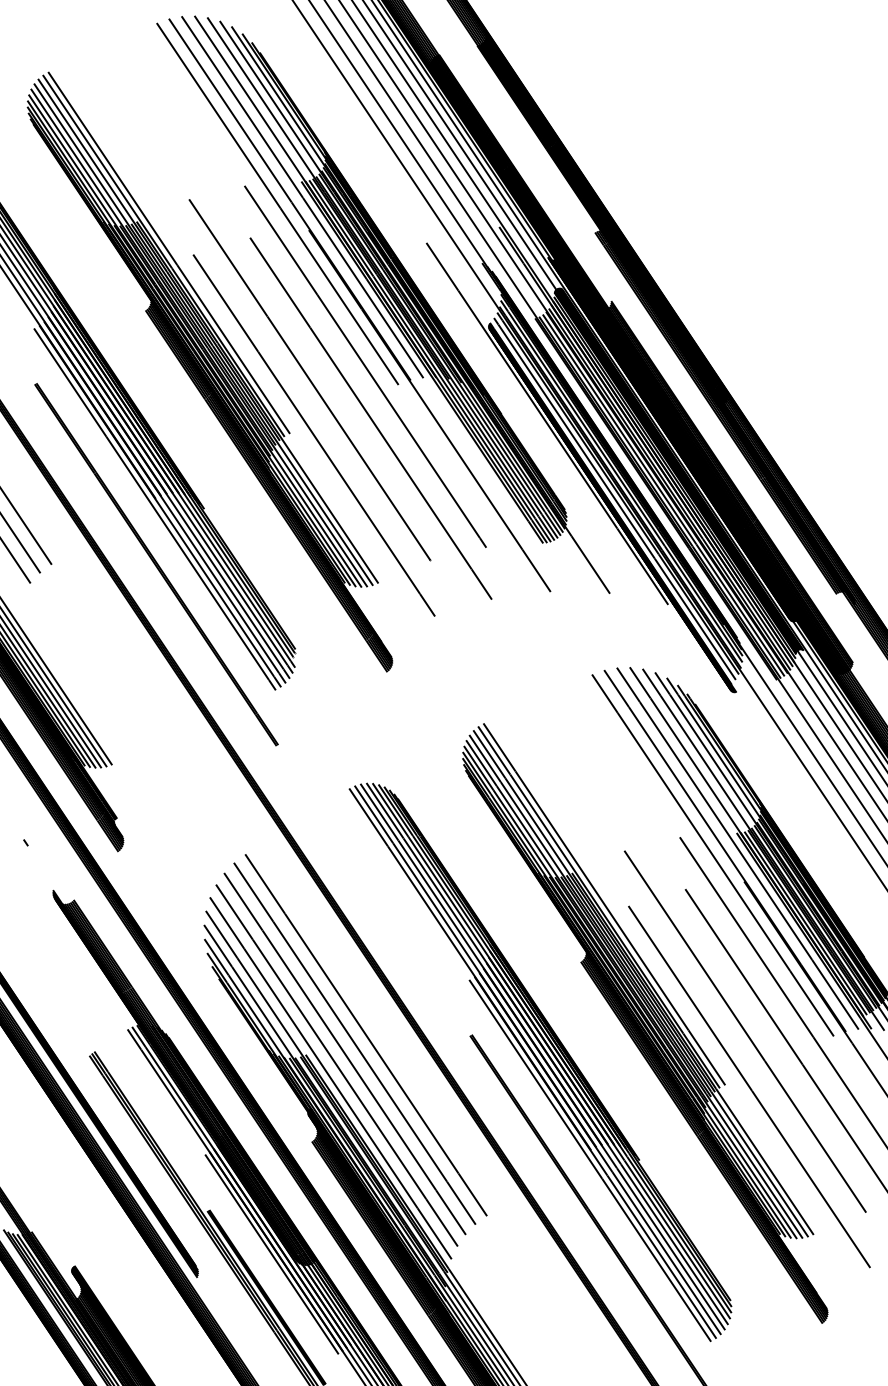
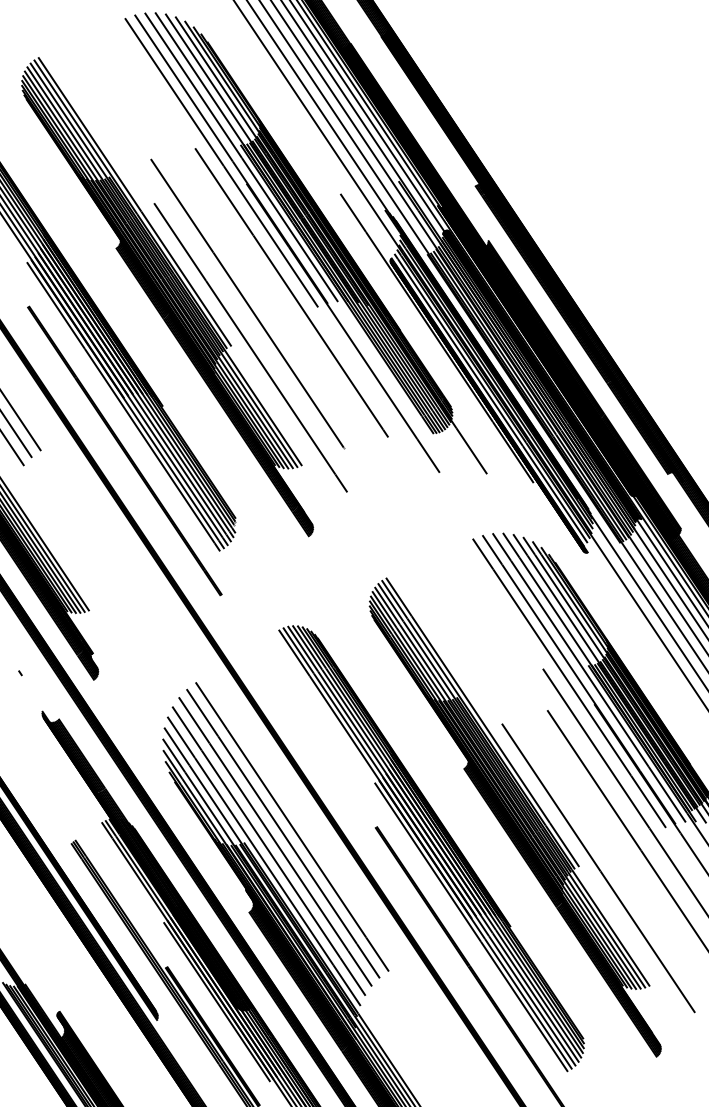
line: (370, 418) -> (295, 334), removed
line: (744, 1031) -> (594, 823), removed

